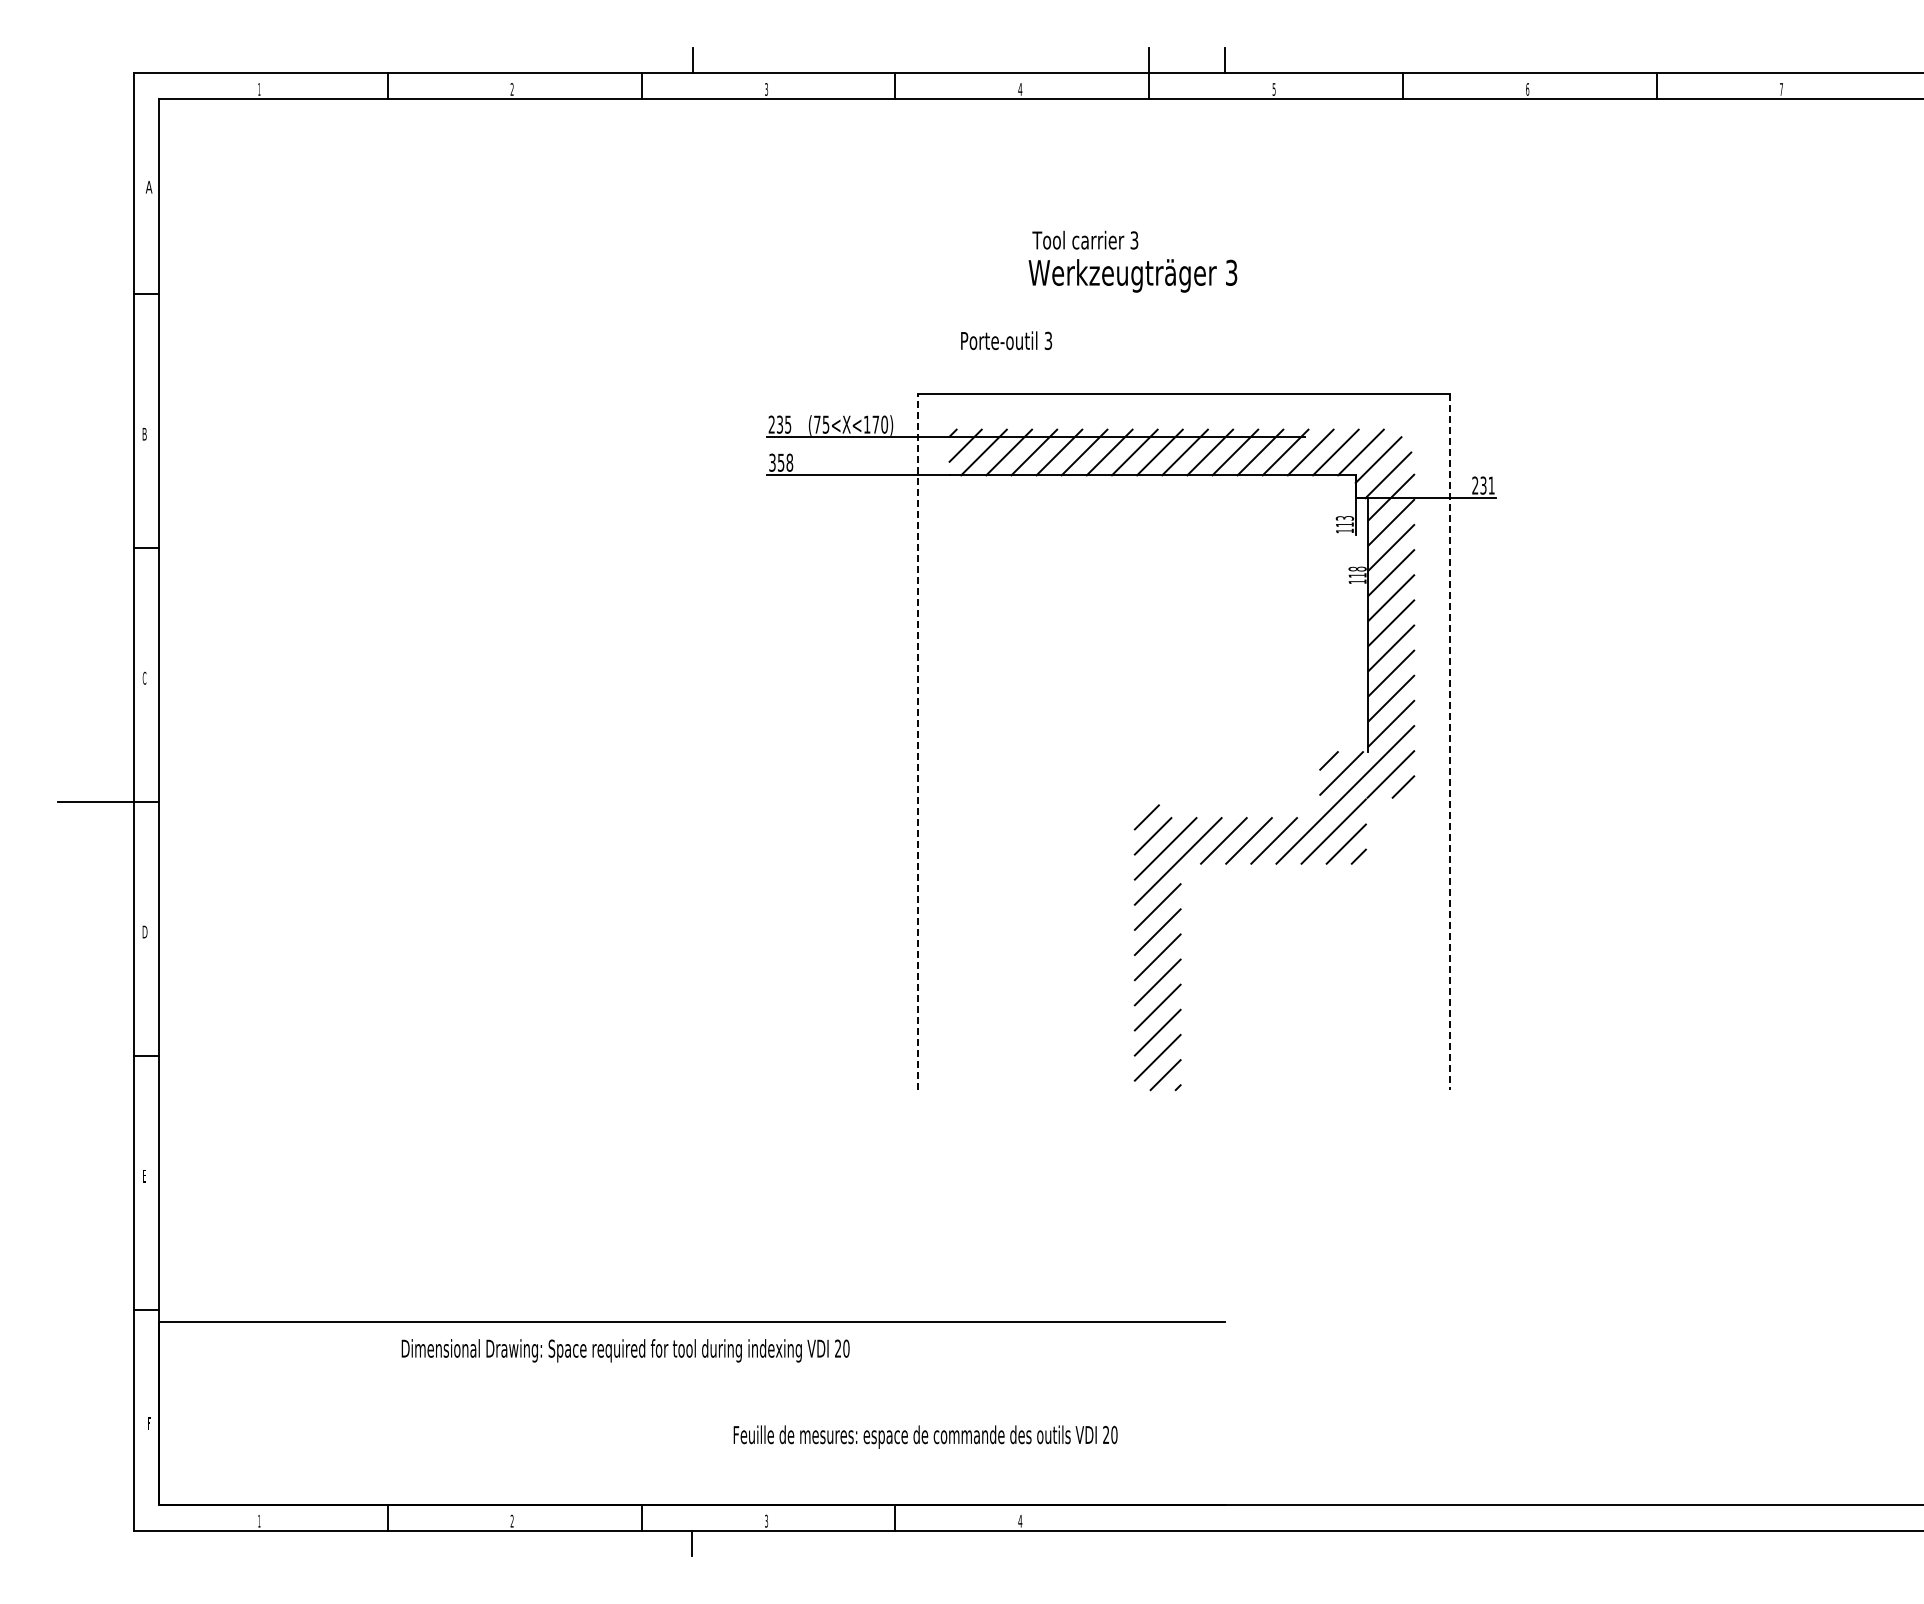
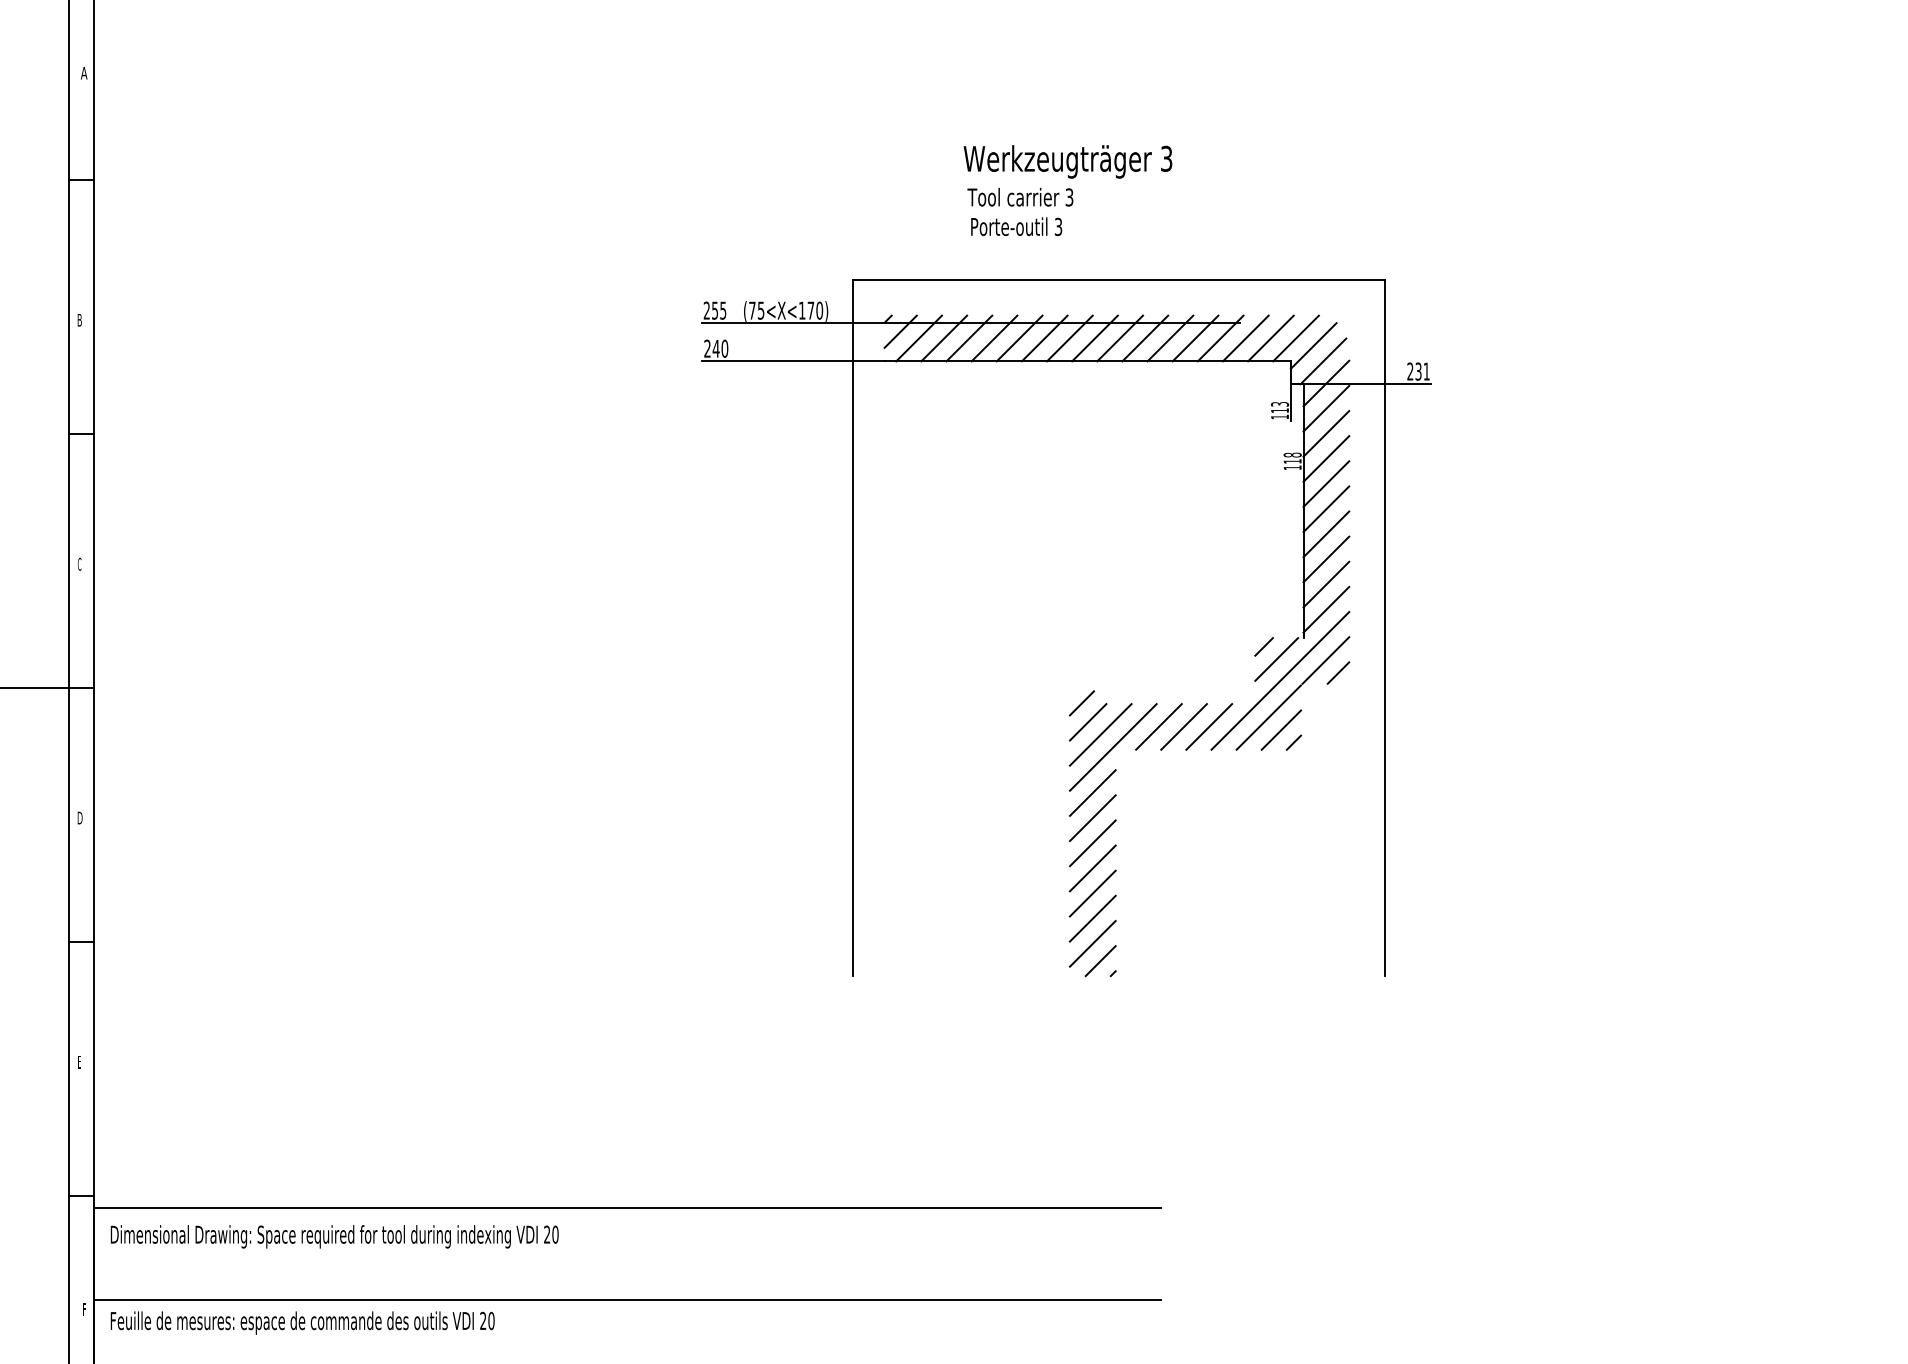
text: (1085, 239) -> (1020, 196), moved
text: (1006, 340) -> (1016, 226), moved
text: (780, 423) -> (715, 309), 235 -> 255
text: (781, 462) -> (716, 348), 358 -> 240
line: (918, 741) -> (853, 627), dashed -> solid
line: (1450, 742) -> (1385, 628), dashed -> solid
text: (625, 1350) -> (334, 1236), moved
line: (692, 1413) -> (627, 1299), added
text: (925, 1436) -> (302, 1322), moved

